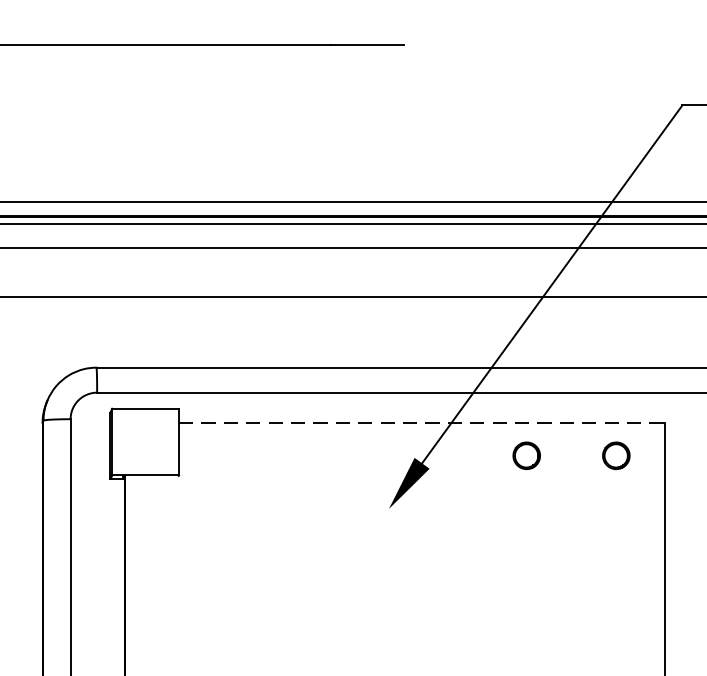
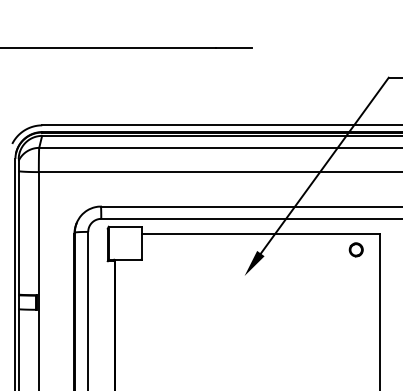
line: (423, 422) -> (261, 233), dashed -> solid
part: (525, 455) -> (311, 249), removed

